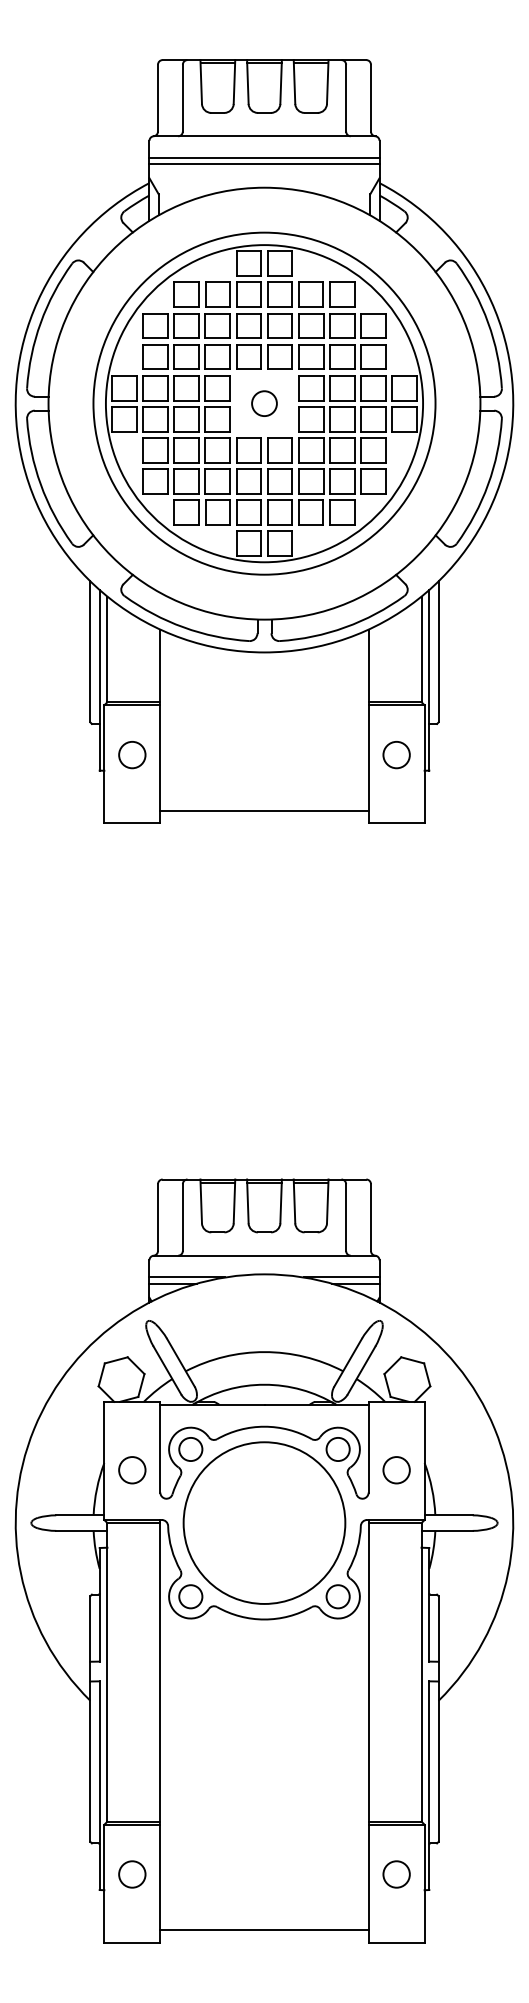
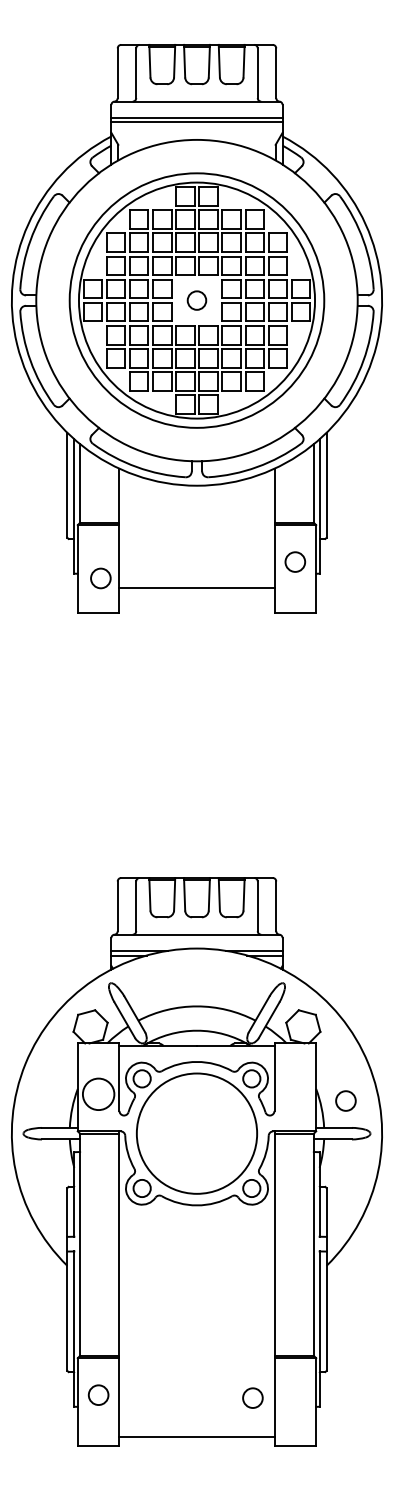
circle: (132, 755) -> (100, 578), moved
line: (264, 811) -> (197, 588), moved
circle: (132, 1470) -> (98, 1094), size x1.6
circle: (396, 1470) -> (345, 1101), moved
circle: (396, 1874) -> (252, 1398), moved

